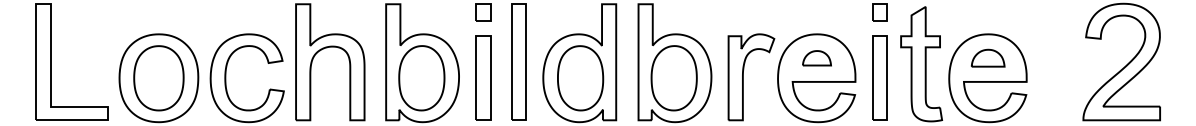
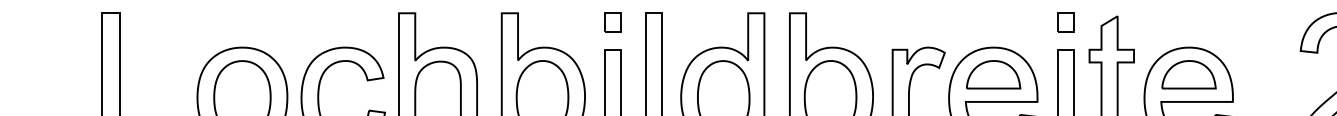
part: (816, 58) -> (993, 75), size x1.67
part: (987, 58) -> (1188, 75), size x1.43

